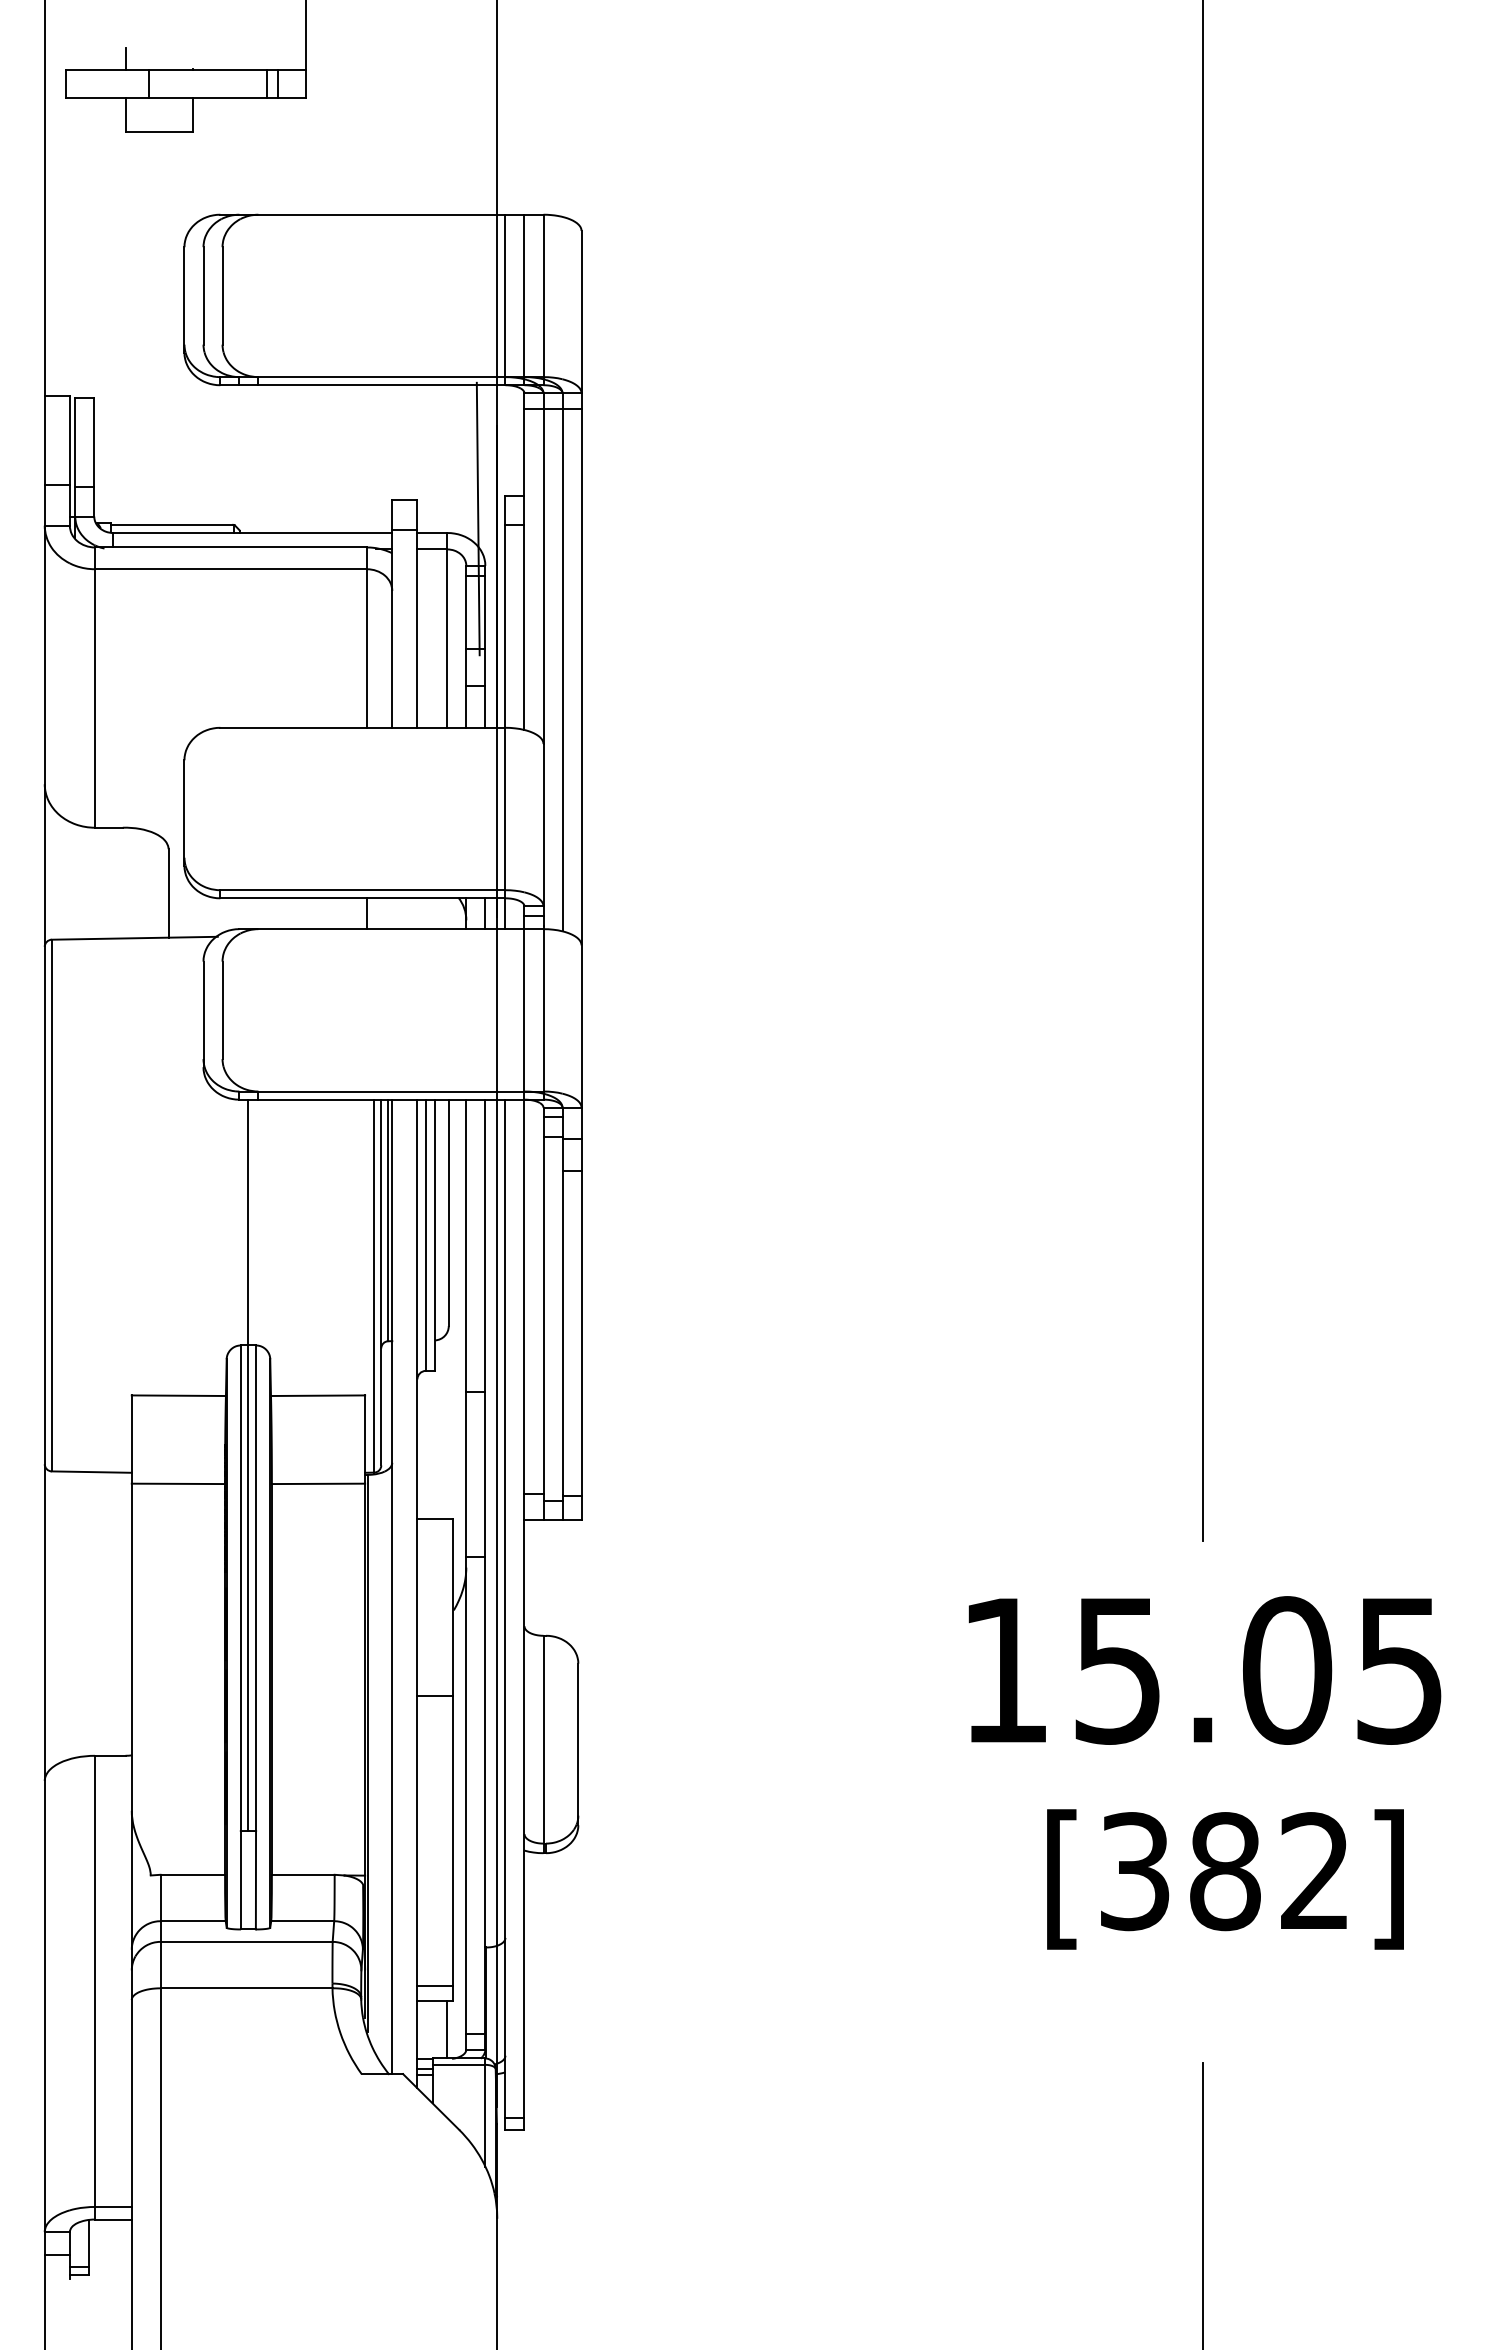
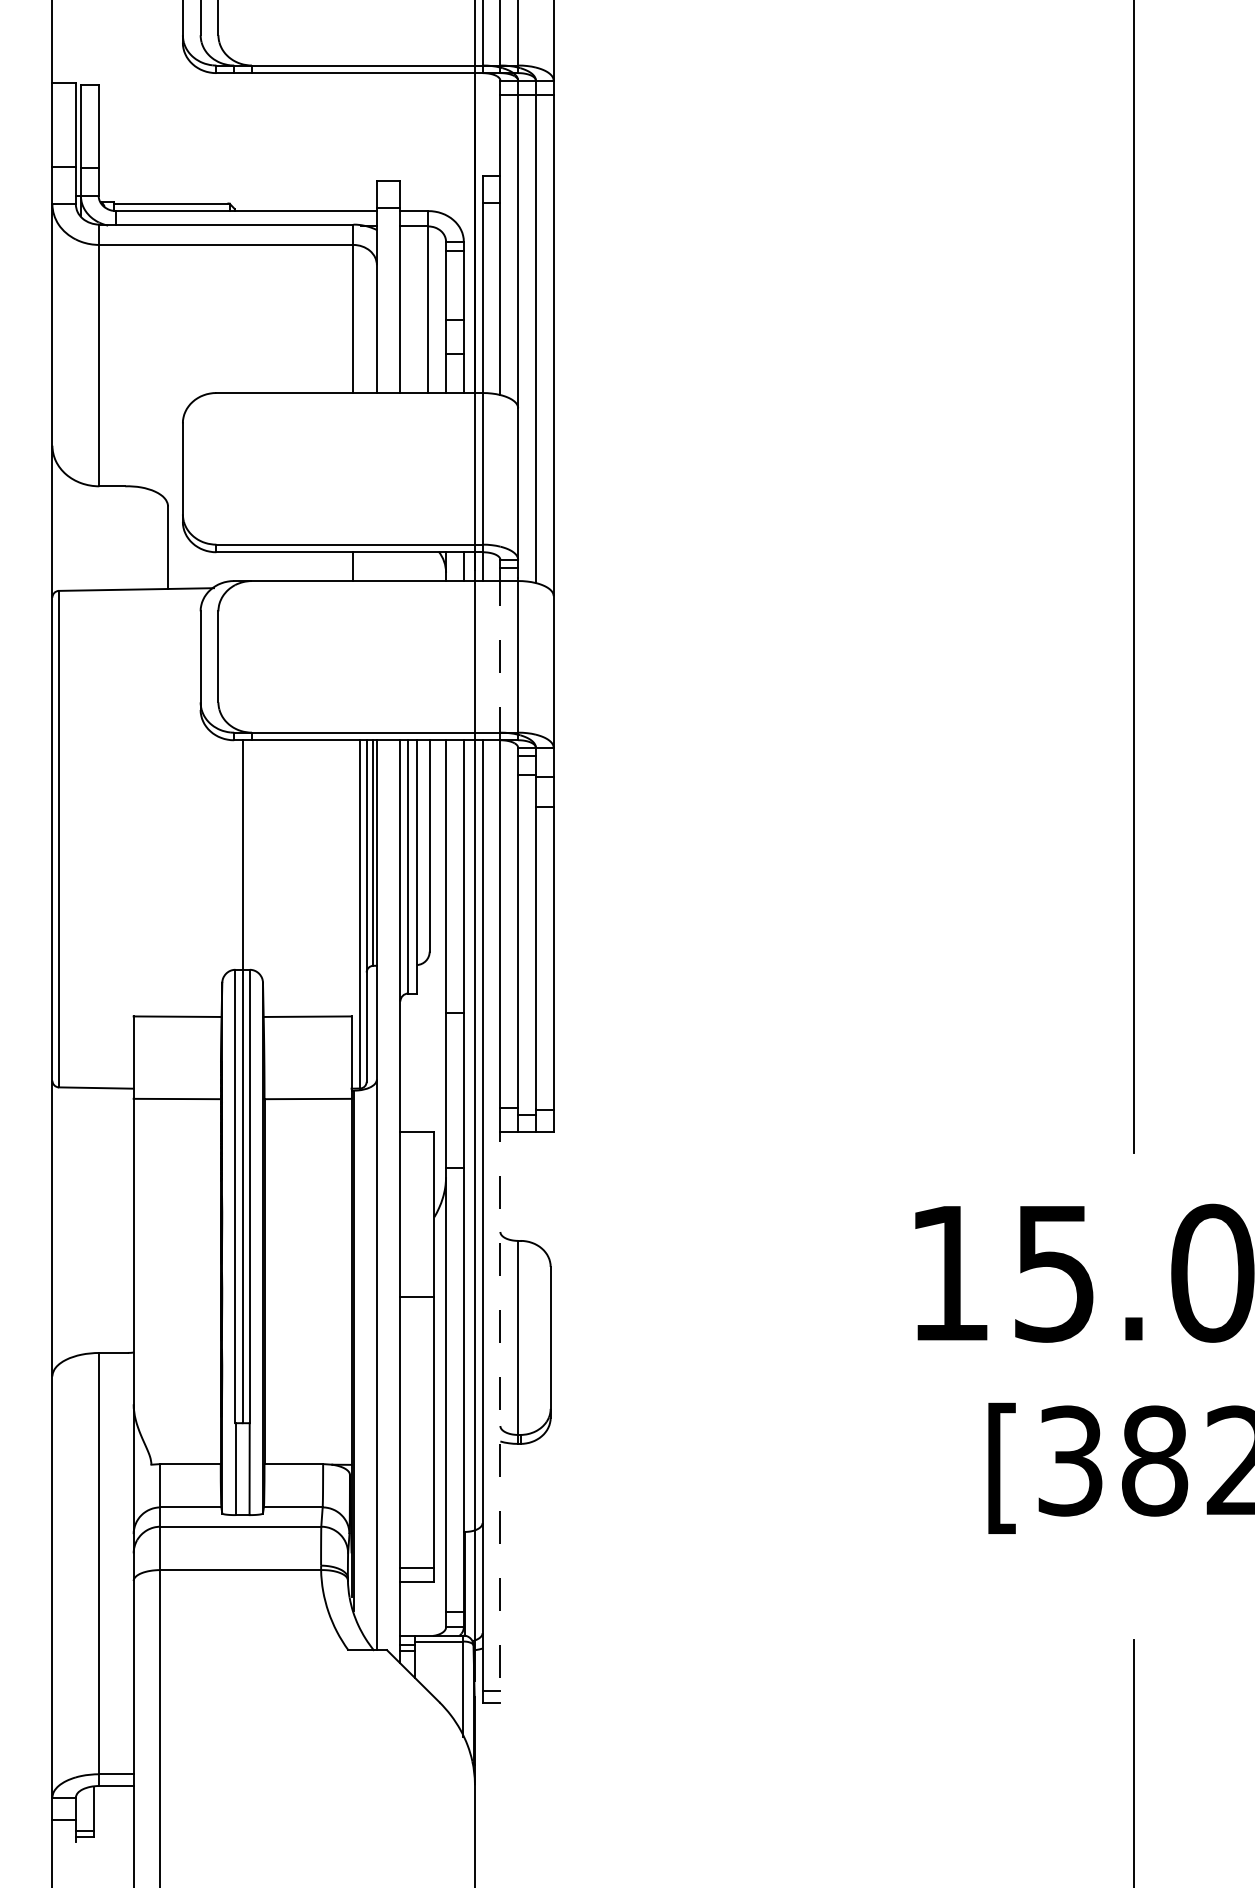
line: (477, 518) -> (456, 197), removed
line: (524, 1013) -> (500, 659), solid -> dashed
line: (524, 1812) -> (500, 1405), solid -> dashed
line: (447, 2029) -> (428, 1608), removed

